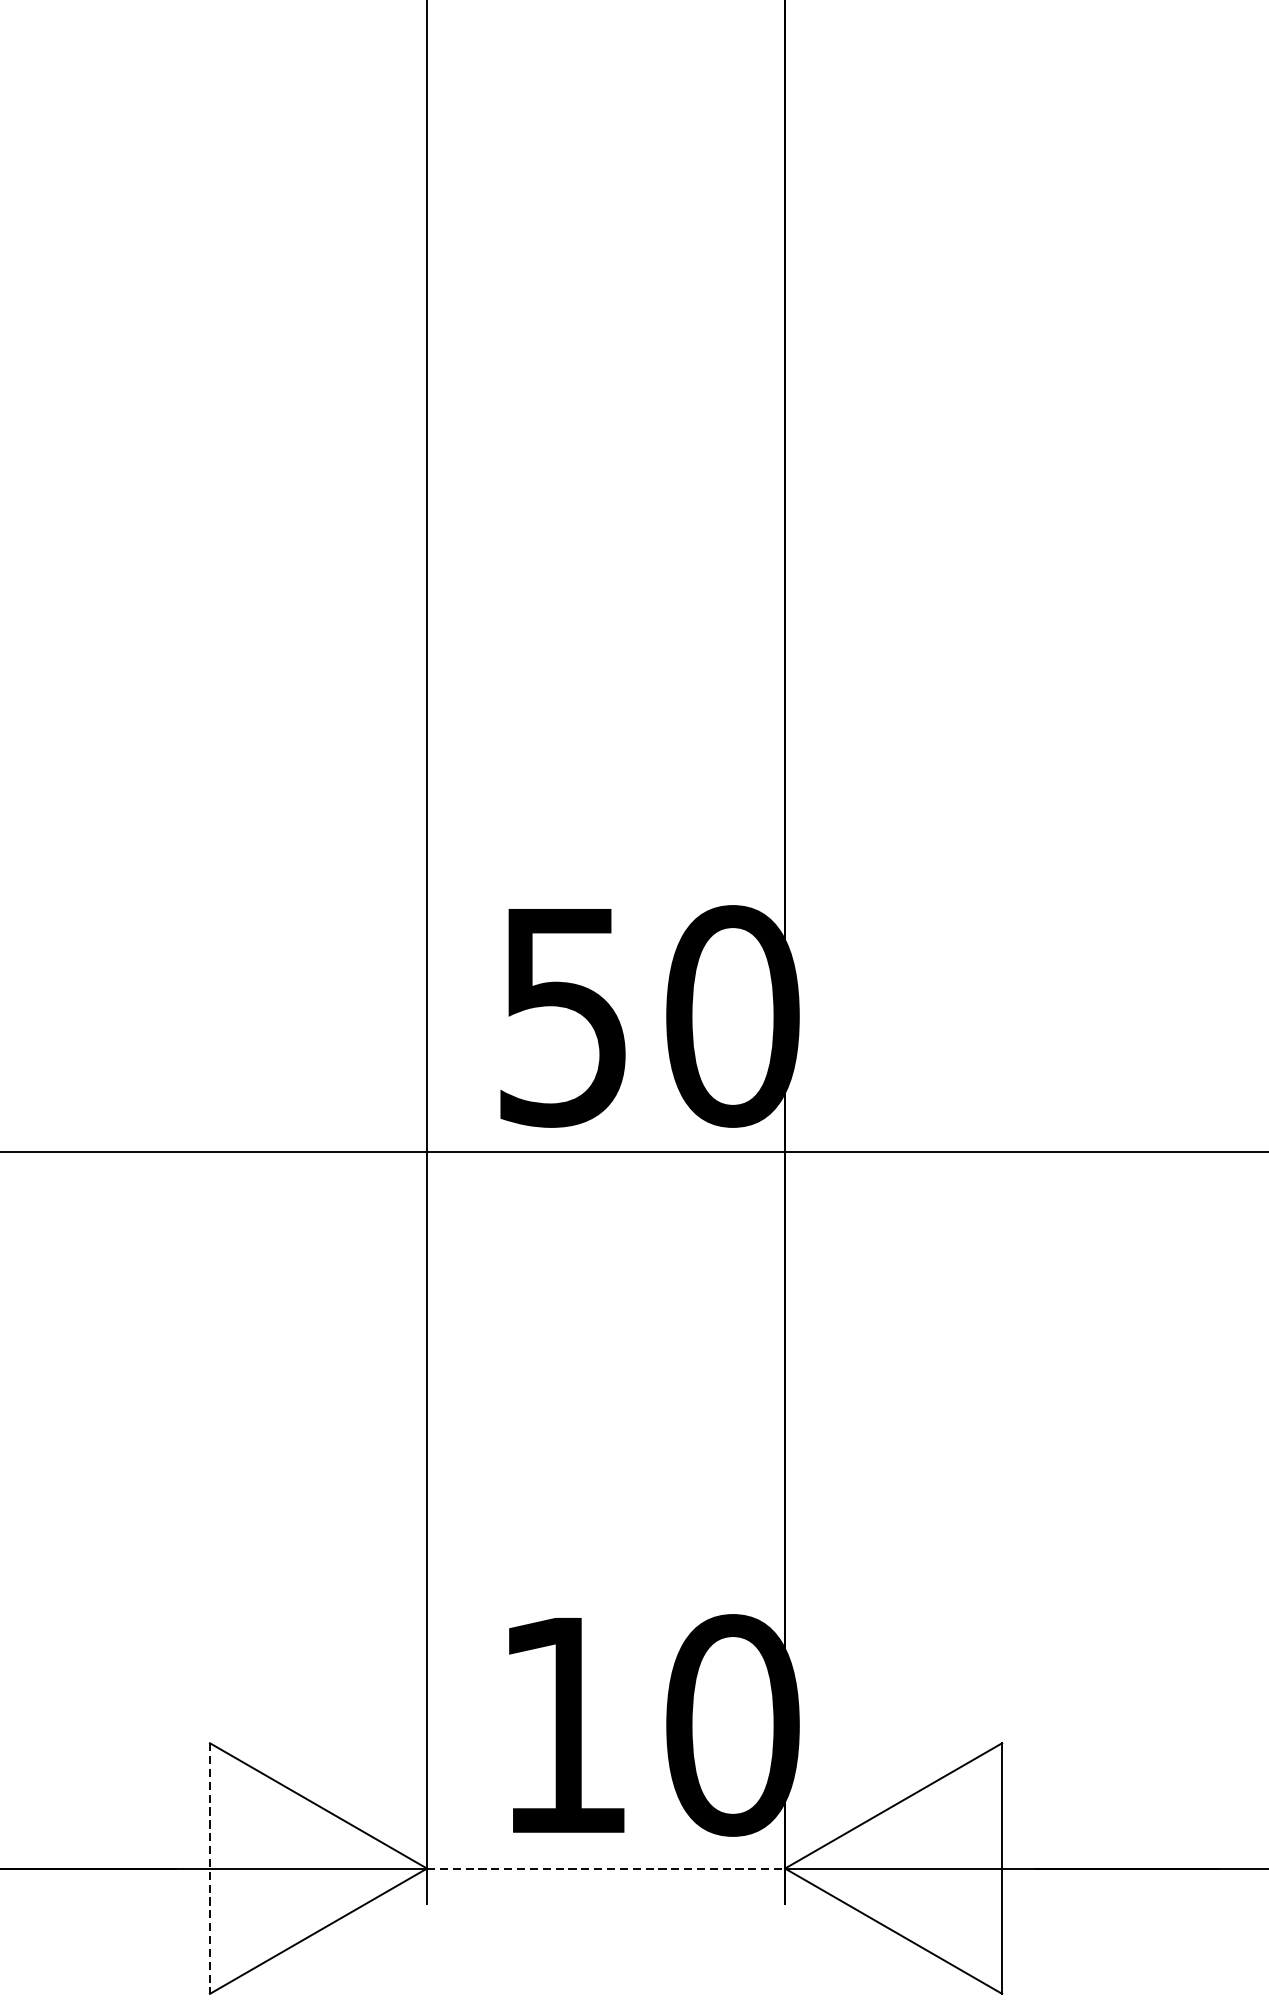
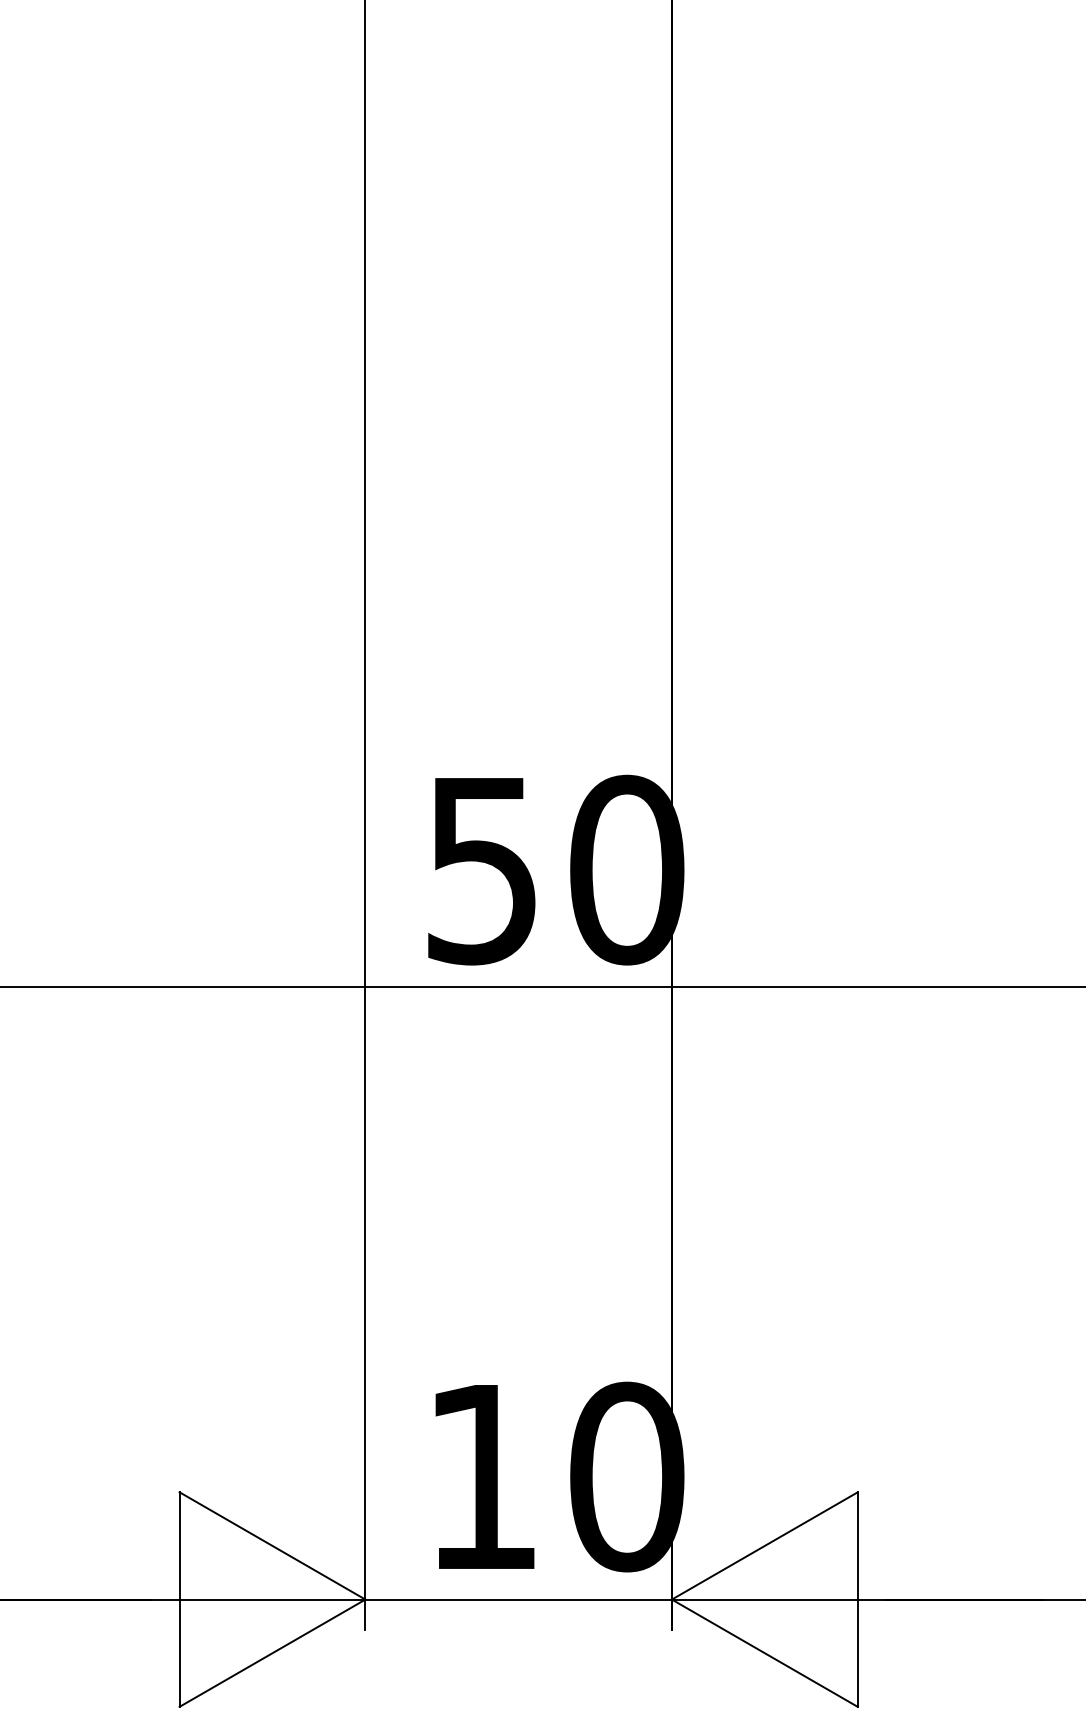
line: (607, 1868) -> (519, 1599), dashed -> solid
line: (209, 1869) -> (179, 1600), dashed -> solid

